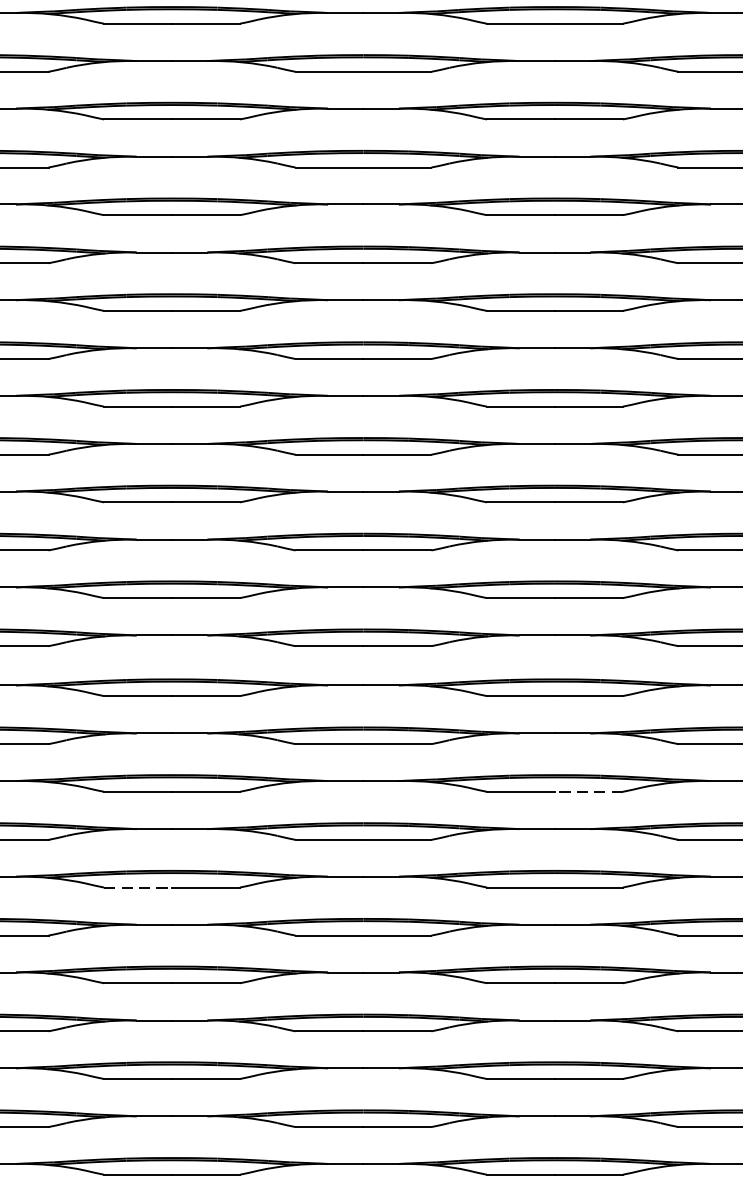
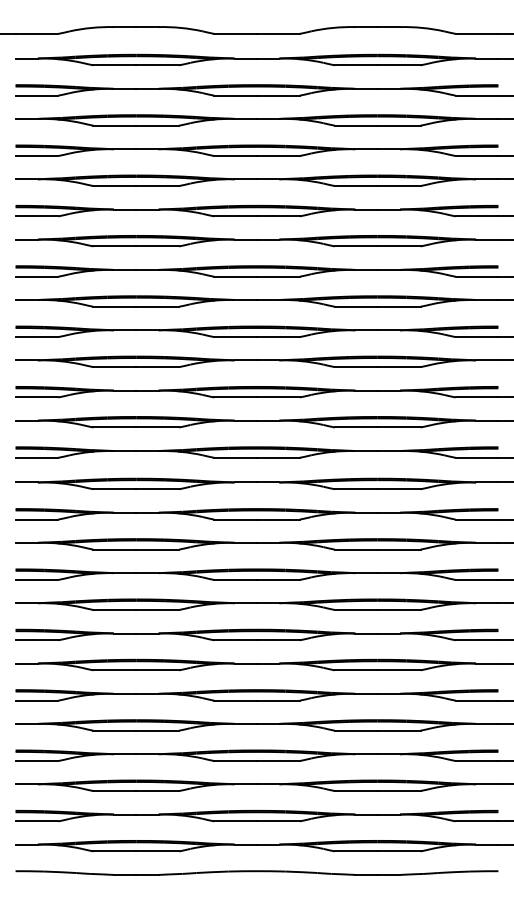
line: (587, 791) -> (398, 549), dashed -> solid
line: (139, 886) -> (115, 609), dashed -> solid

